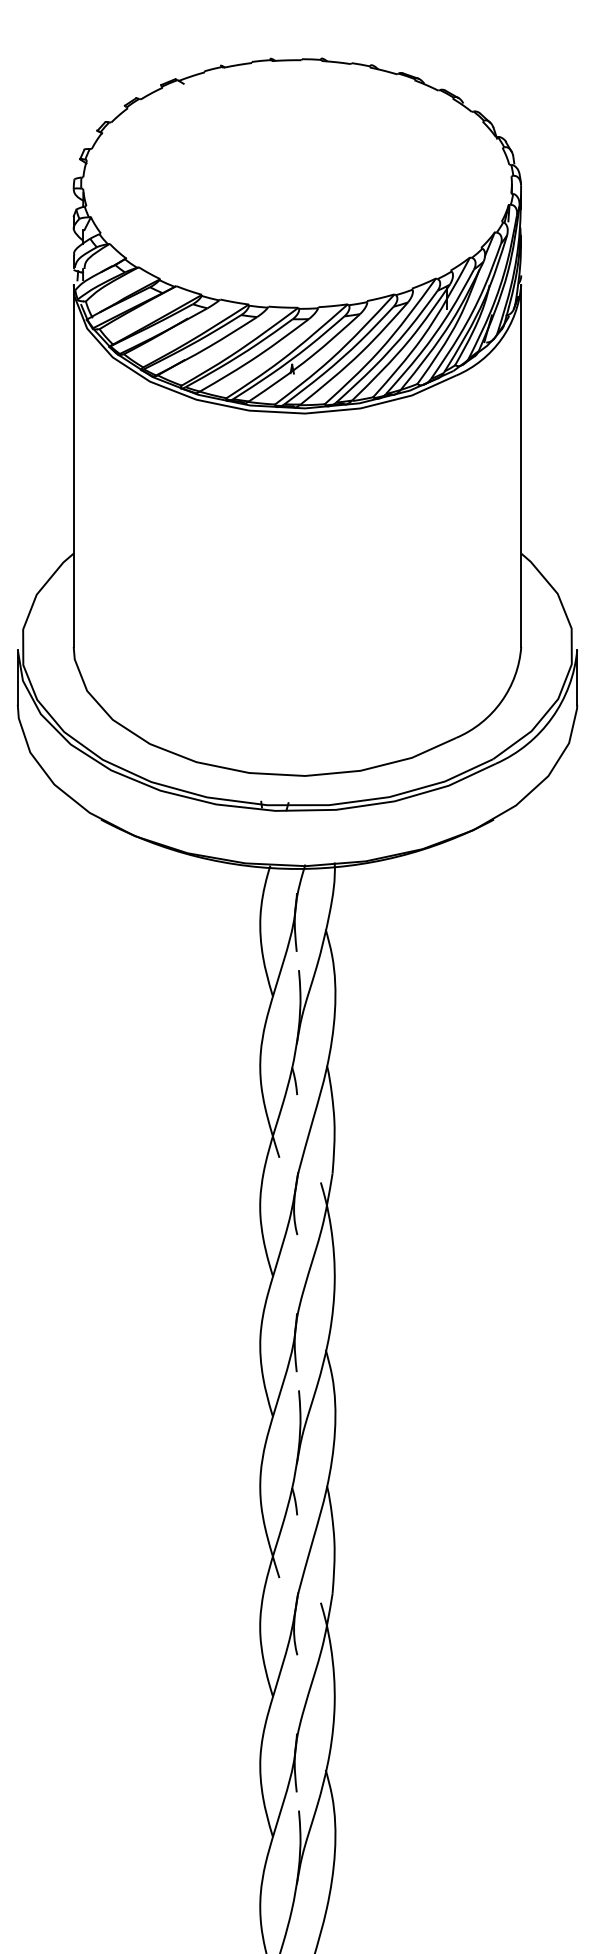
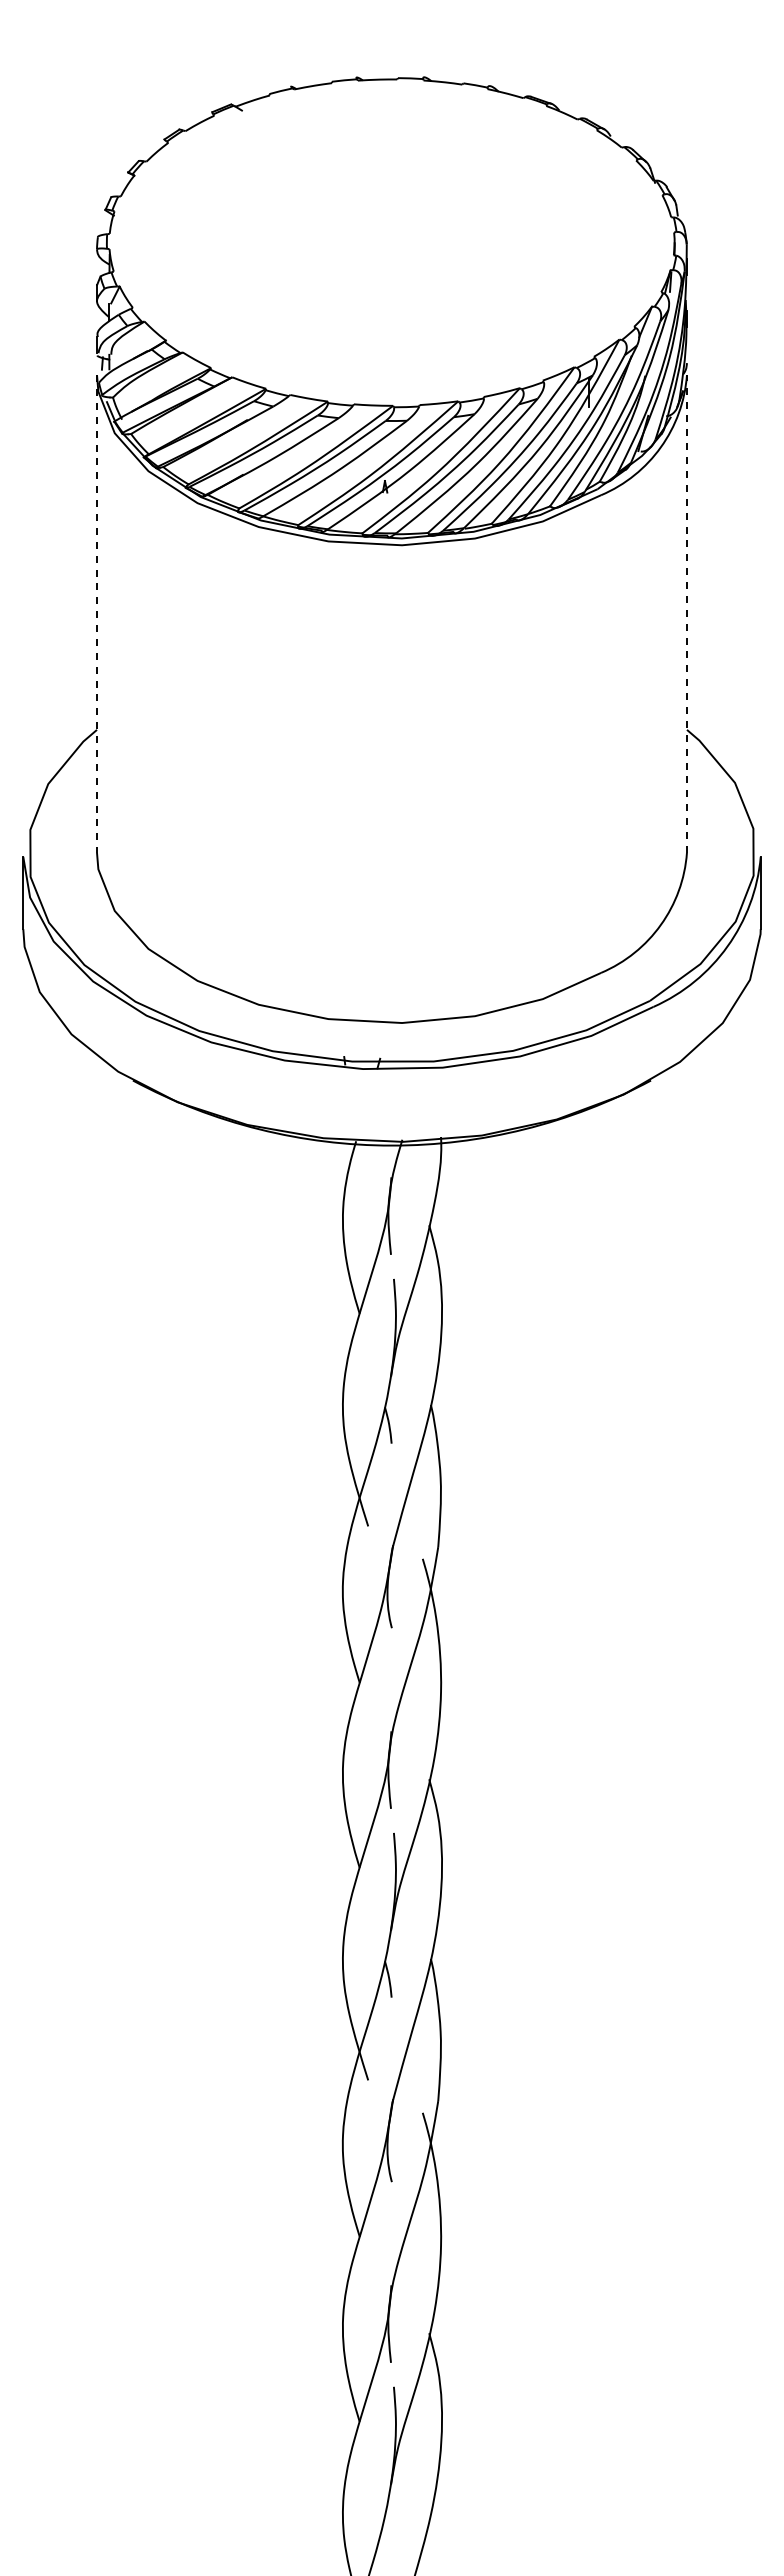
line: (74, 465) -> (97, 613), solid -> dashed
line: (520, 465) -> (686, 613), solid -> dashed

